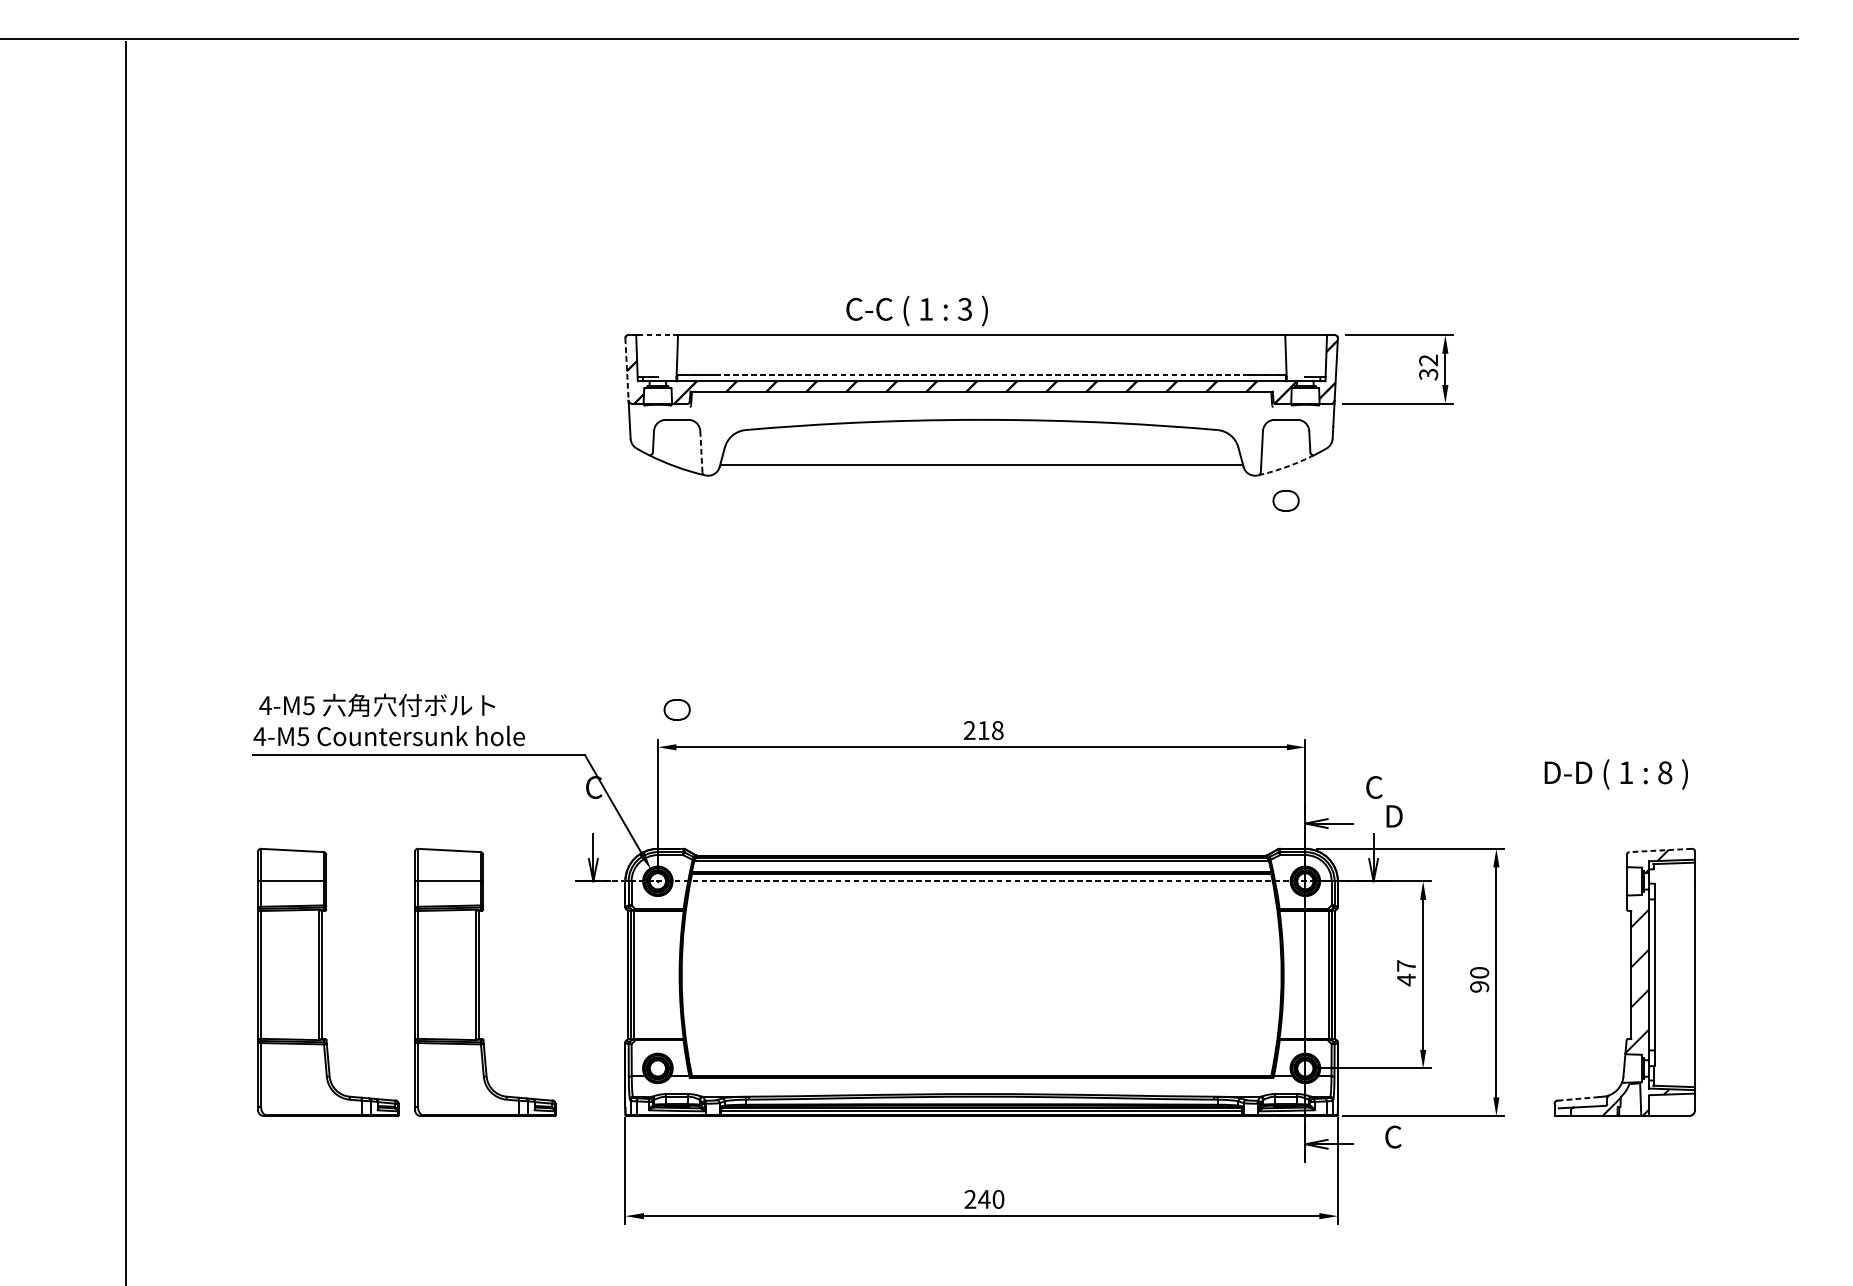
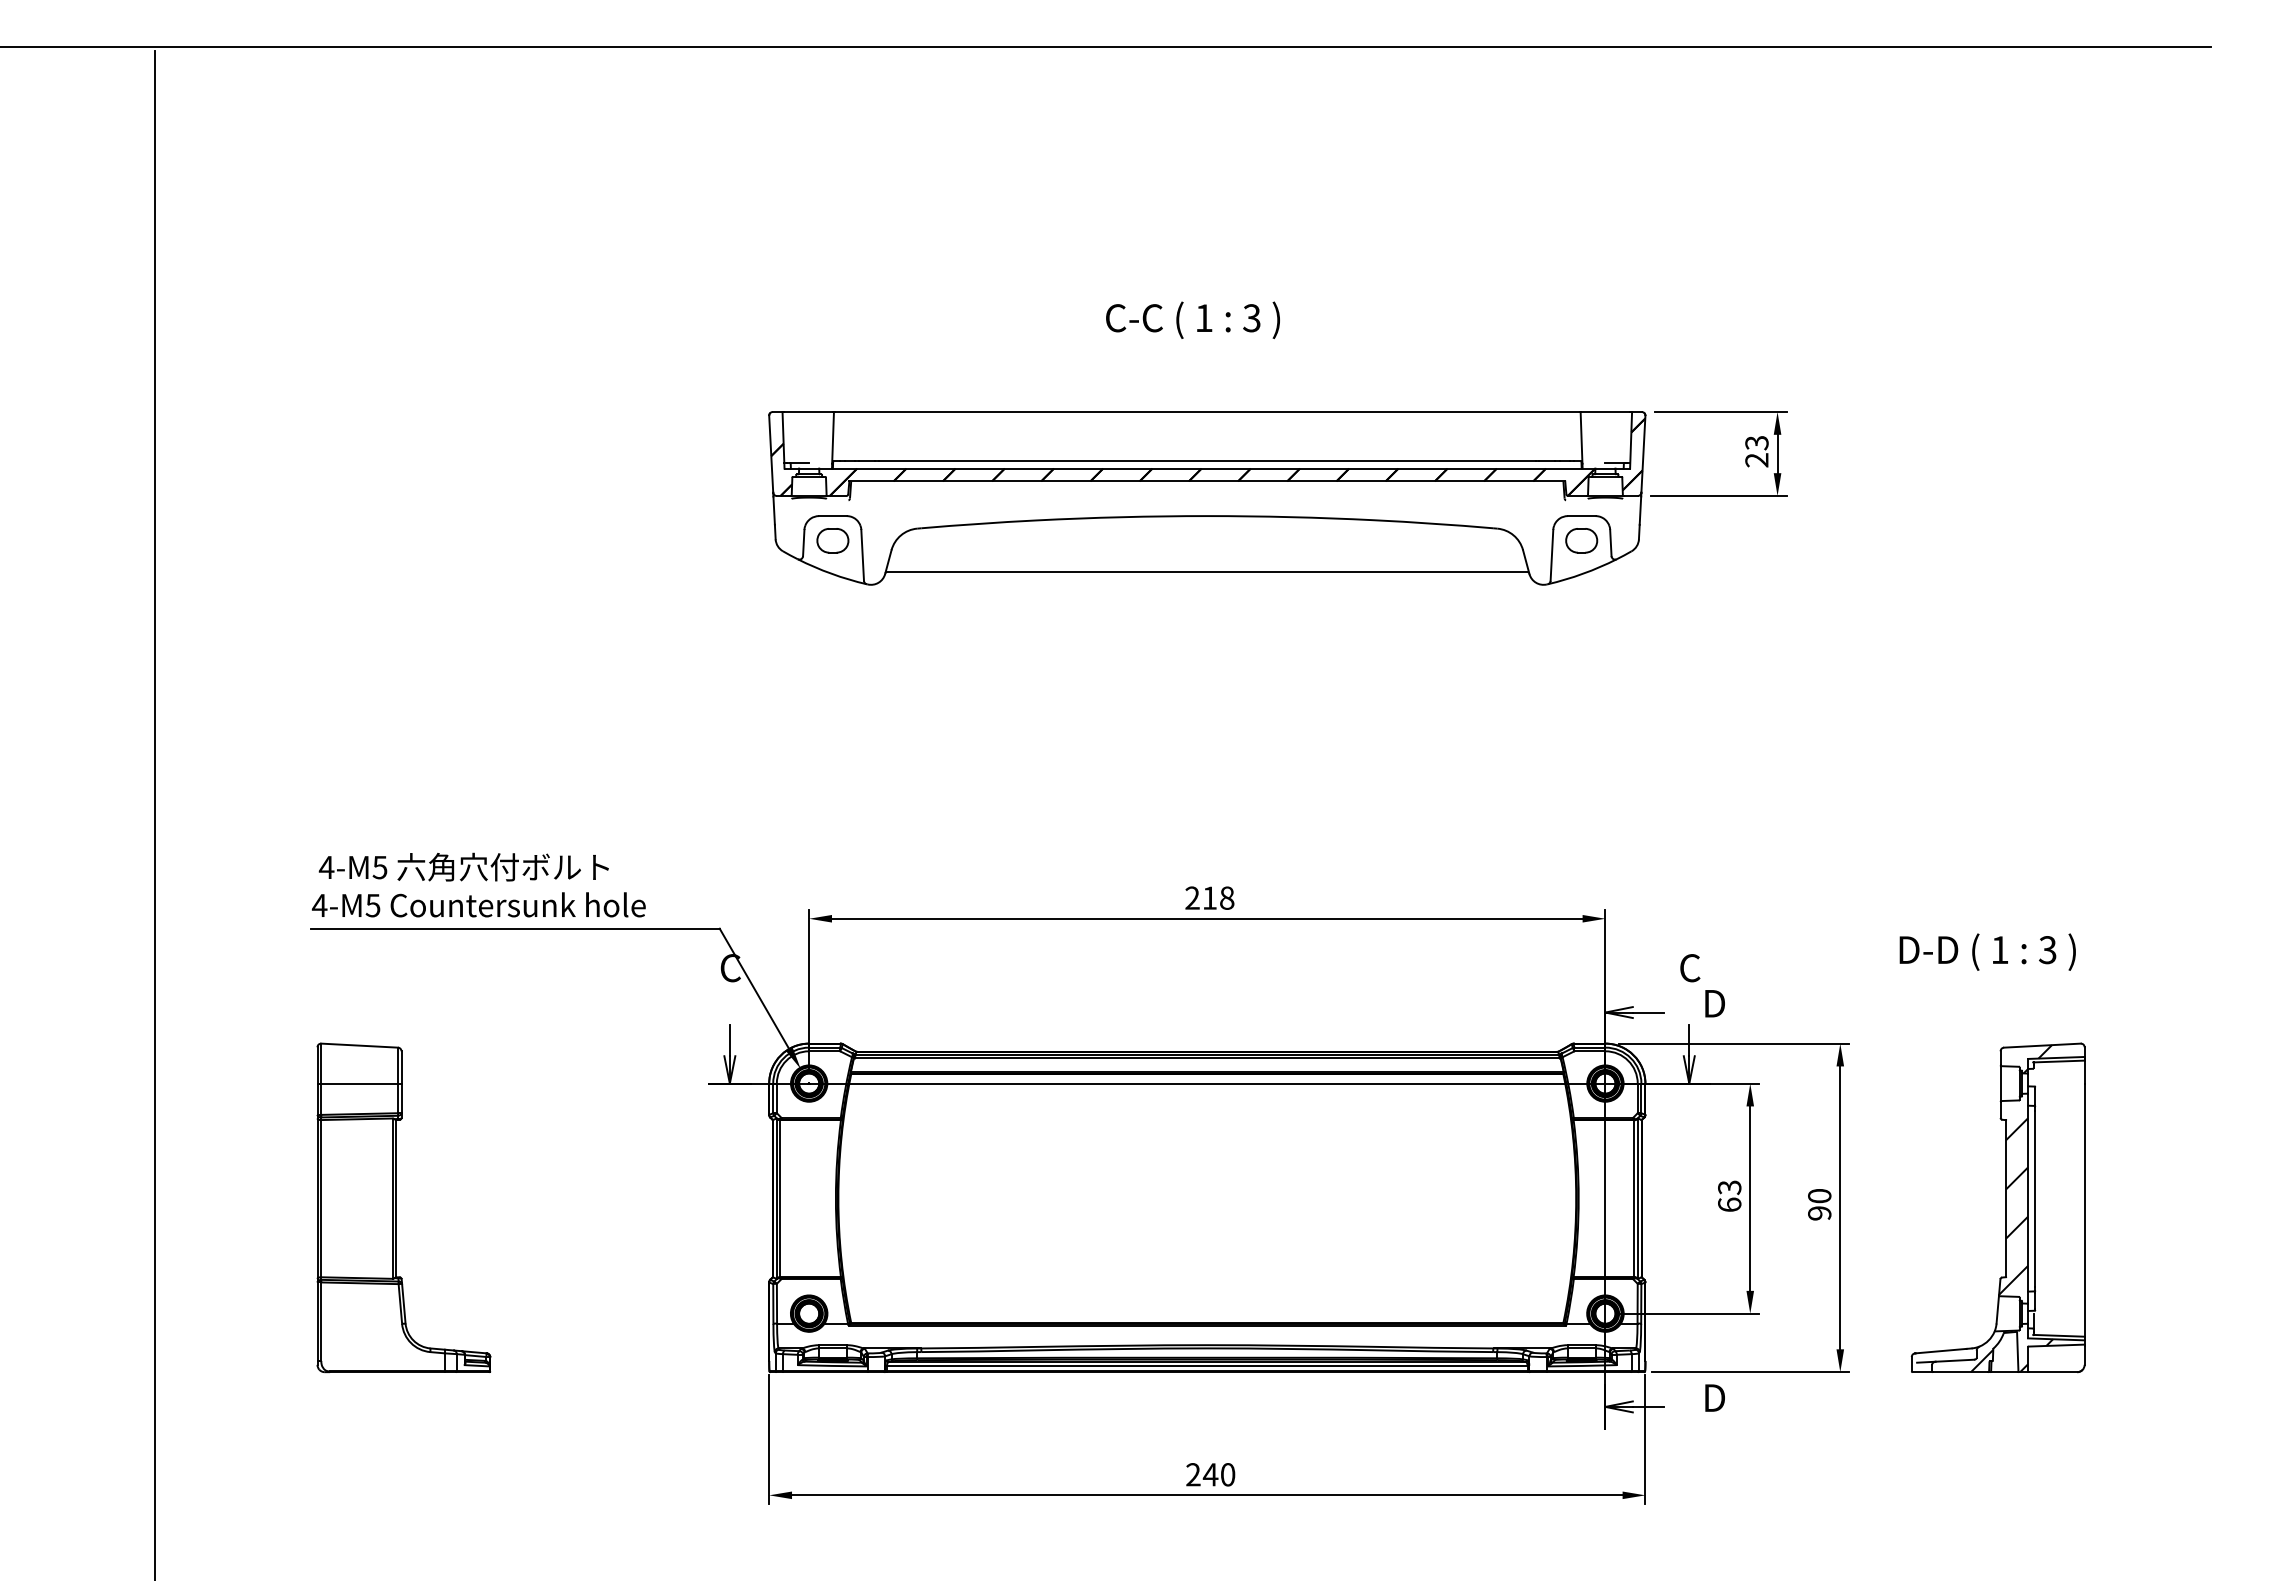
text: (916, 310) -> (1192, 319), moved
line: (658, 335) -> (809, 412), dashed -> solid
text: (1428, 367) -> (1756, 451), 32 -> 23
line: (627, 369) -> (771, 454), dashed -> solid
line: (981, 375) -> (1207, 461), dashed -> solid
line: (701, 451) -> (862, 555), dashed -> solid
arc: (1287, 466) -> (1583, 573), dashed -> solid
part: (1285, 500) -> (1581, 540), moved
part: (676, 709) -> (832, 540), moved
text: (1664, 773) -> (2047, 950), 8 -> 3
line: (1660, 850) -> (2041, 1045), dashed -> solid
line: (983, 881) -> (1209, 1083), dashed -> solid
text: (1406, 973) -> (1729, 1196), 47 -> 63
part: (479, 982) -> (589, 1207), removed
line: (1578, 1099) -> (1941, 1351), dashed -> solid
text: (1393, 1137) -> (1713, 1398), C -> D

